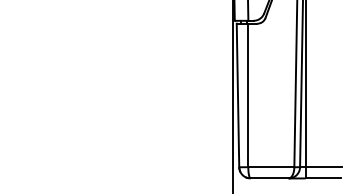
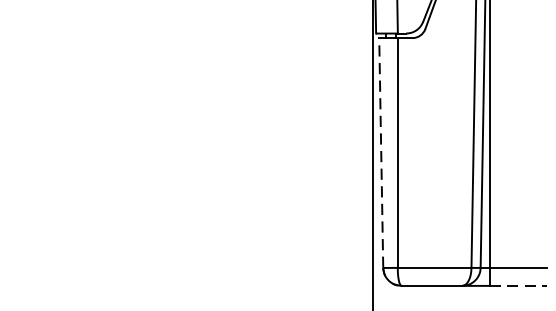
line: (237, 95) -> (380, 153), solid -> dashed
line: (323, 178) -> (518, 285), solid -> dashed

